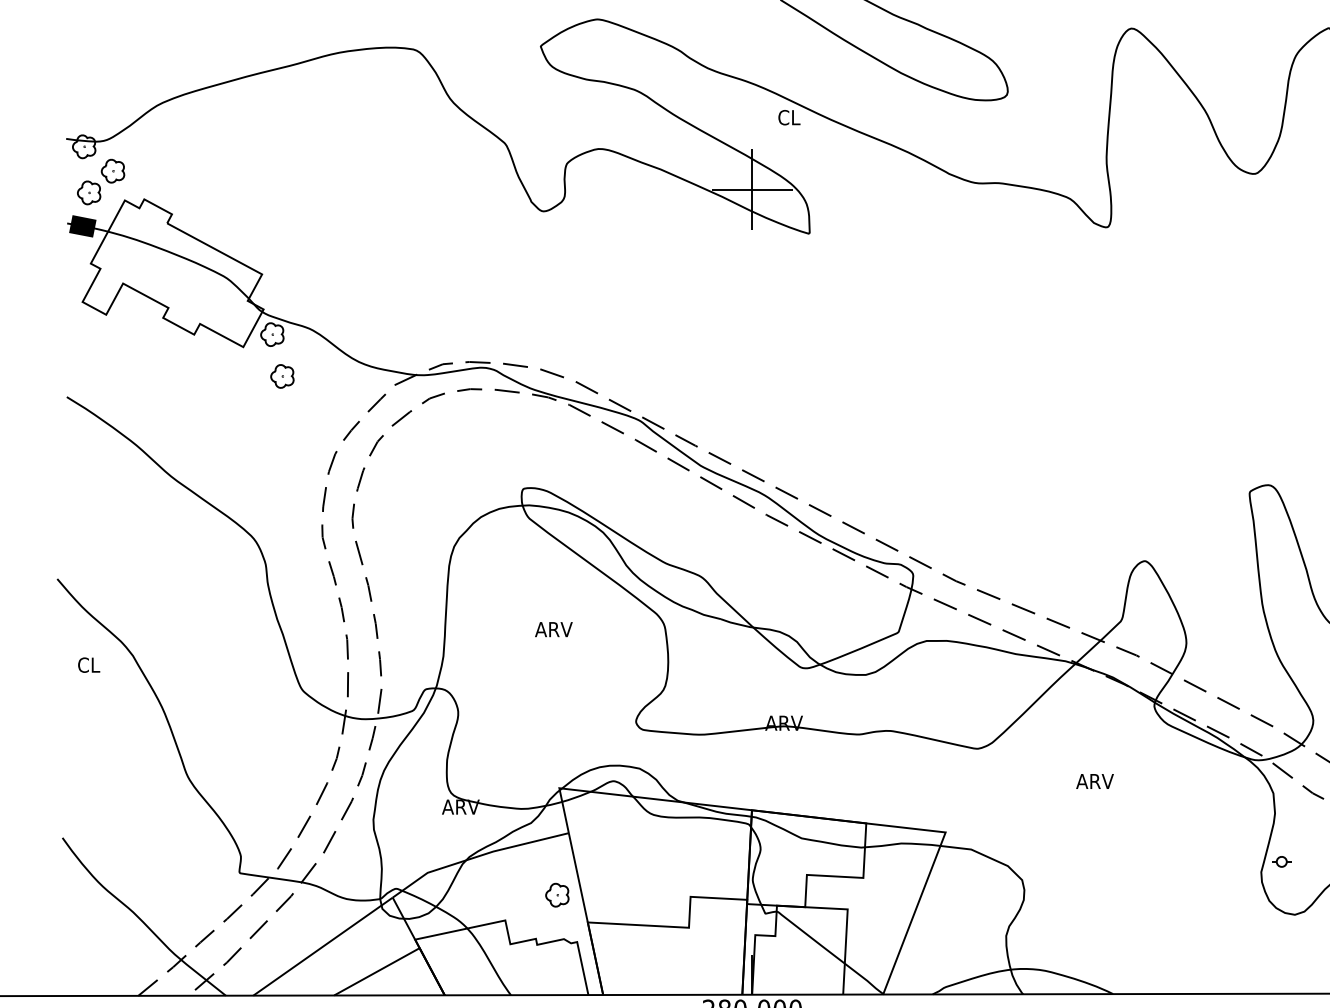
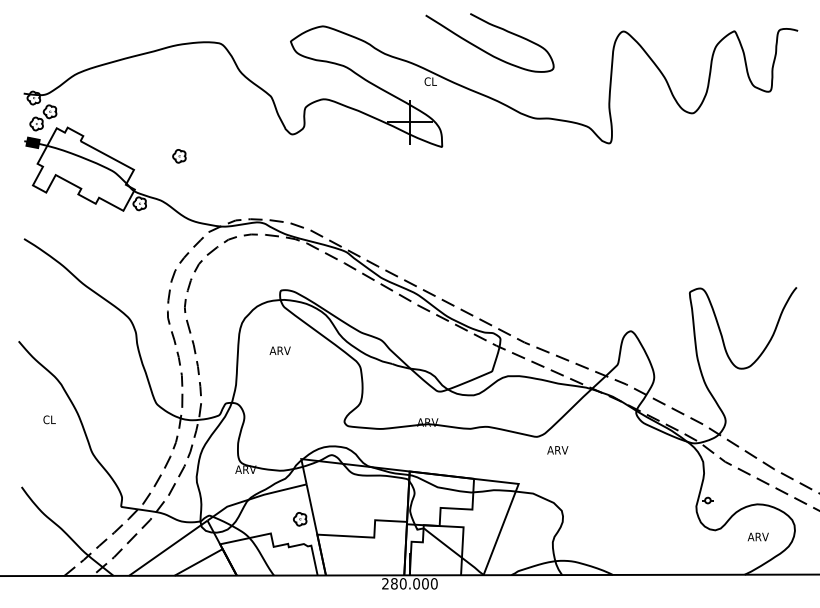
part: (282, 376) -> (179, 156), moved
text: (552, 629) -> (279, 350), moved
text: (88, 664) -> (49, 419), moved
text: (1094, 781) -> (557, 450), moved

